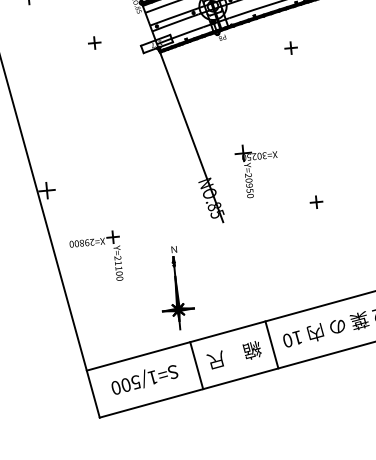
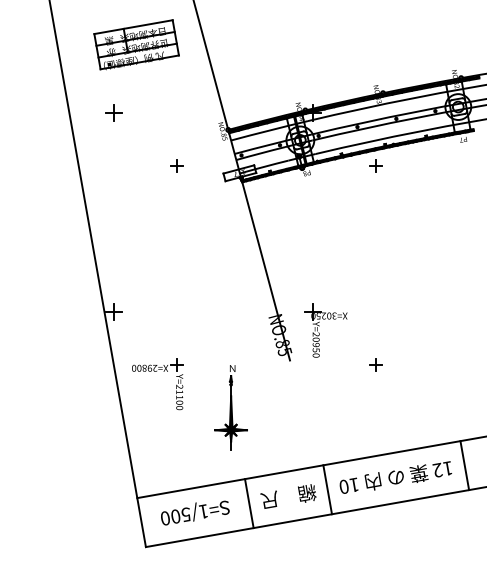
part: (290, 47) -> (375, 165), moved
part: (251, 173) -> (319, 332), moved
part: (316, 201) -> (375, 364), moved
part: (175, 287) -> (230, 407), moved

